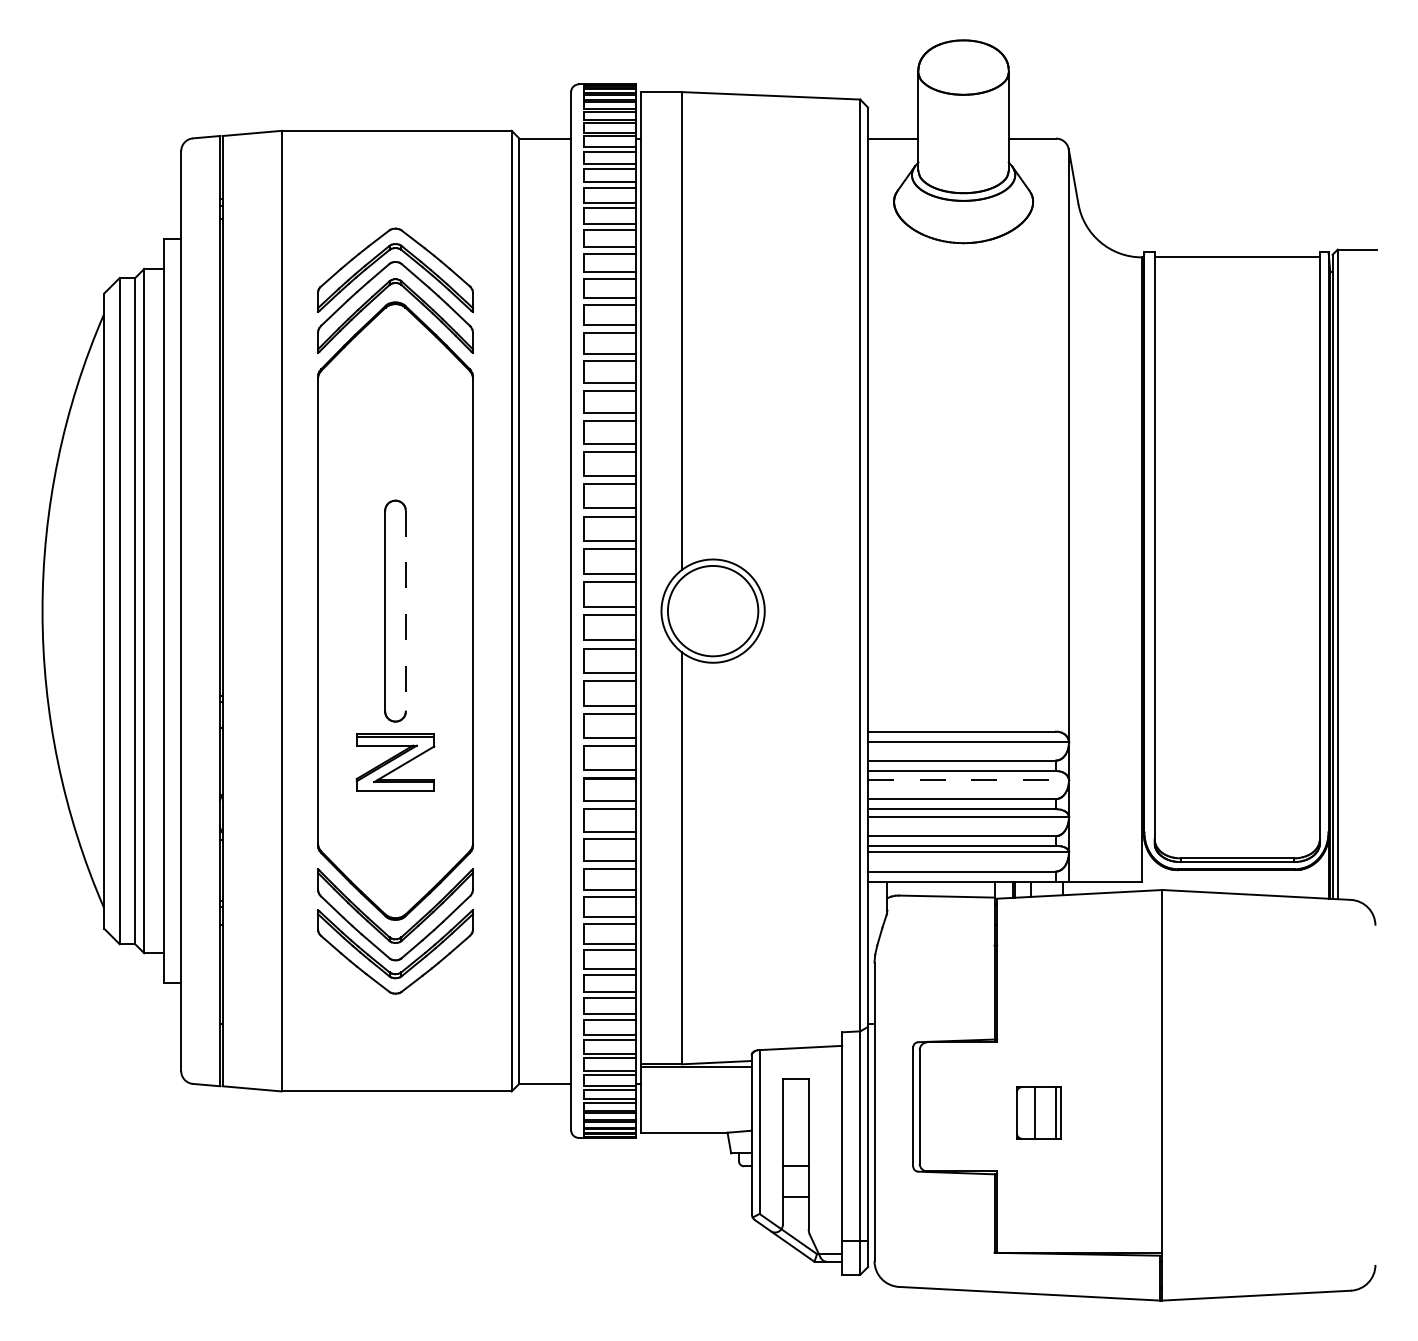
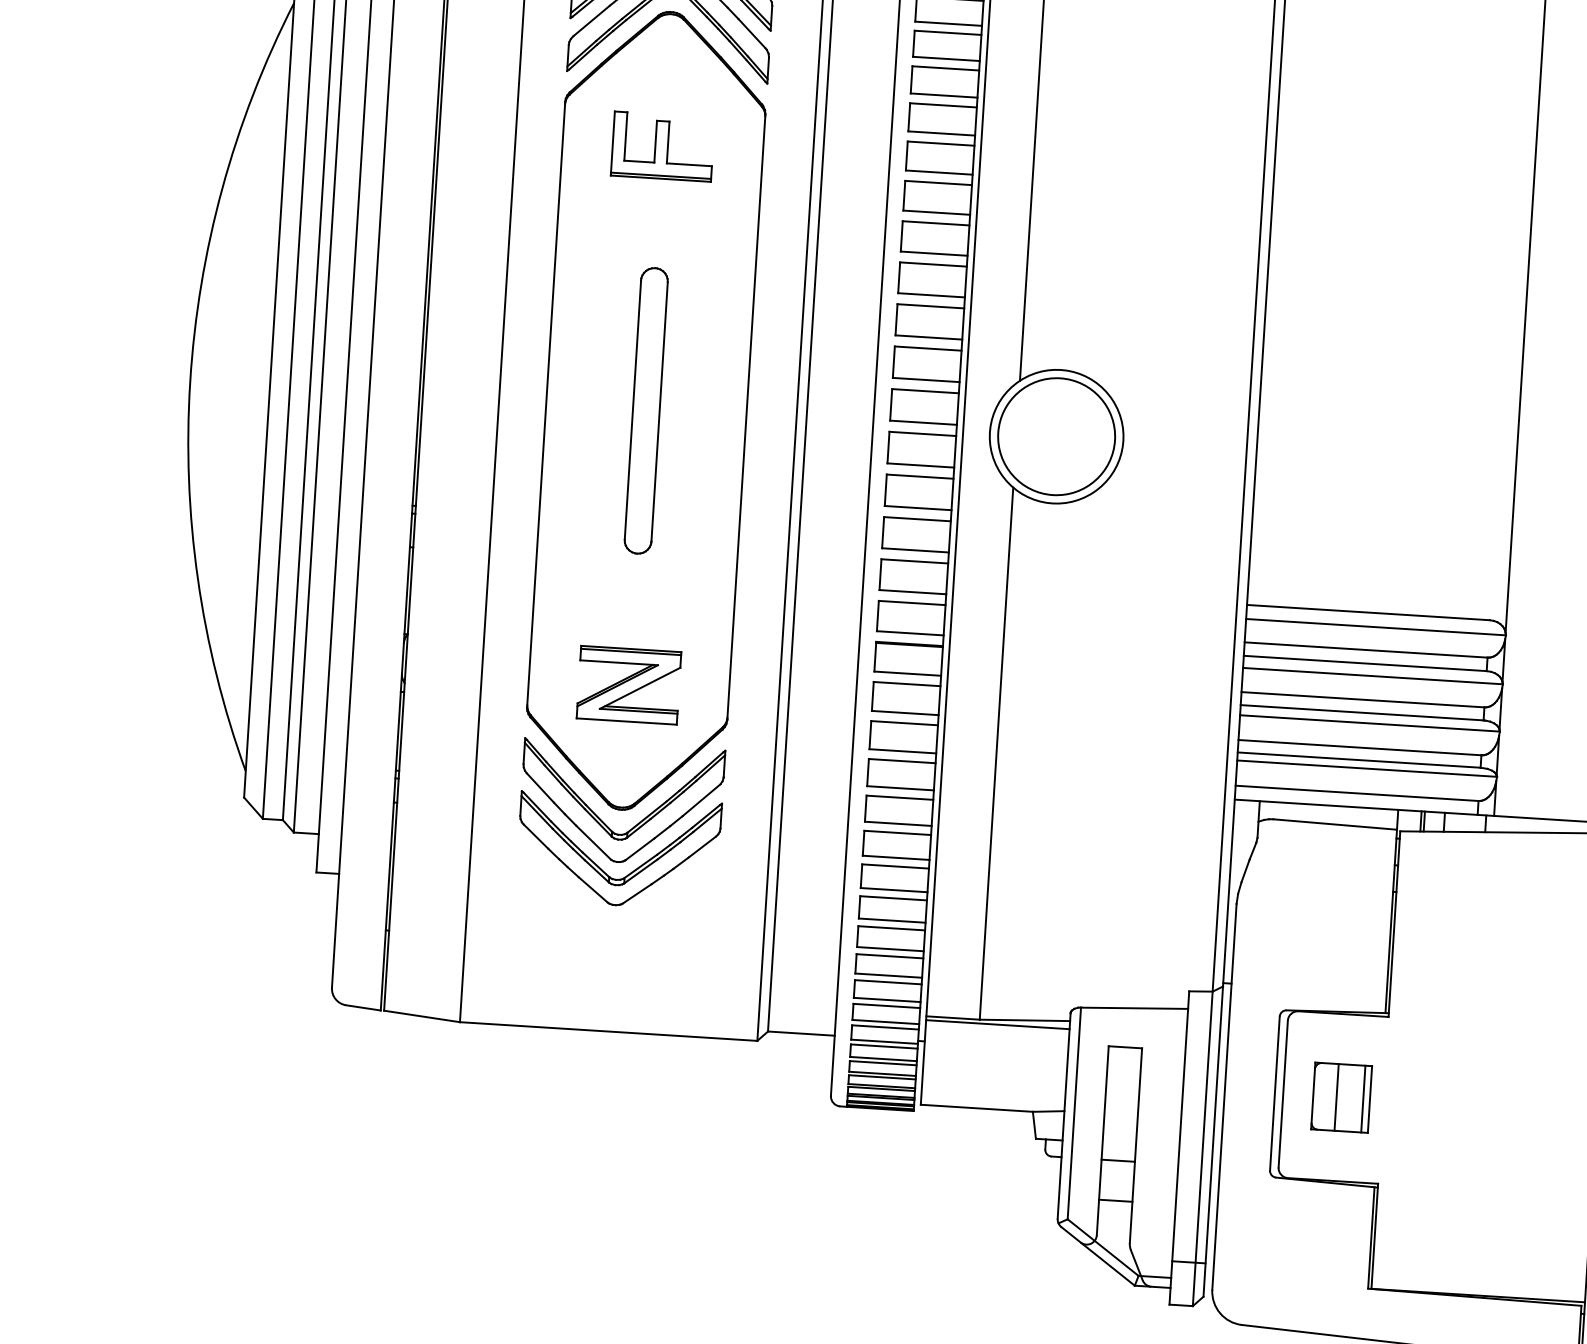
part: (395, 406) -> (662, 146), added
line: (405, 611) -> (659, 412), dashed -> solid
part: (395, 762) -> (628, 685), moved
line: (968, 780) -> (1372, 676), dashed -> solid
part: (1038, 1112) -> (1341, 1097), moved

